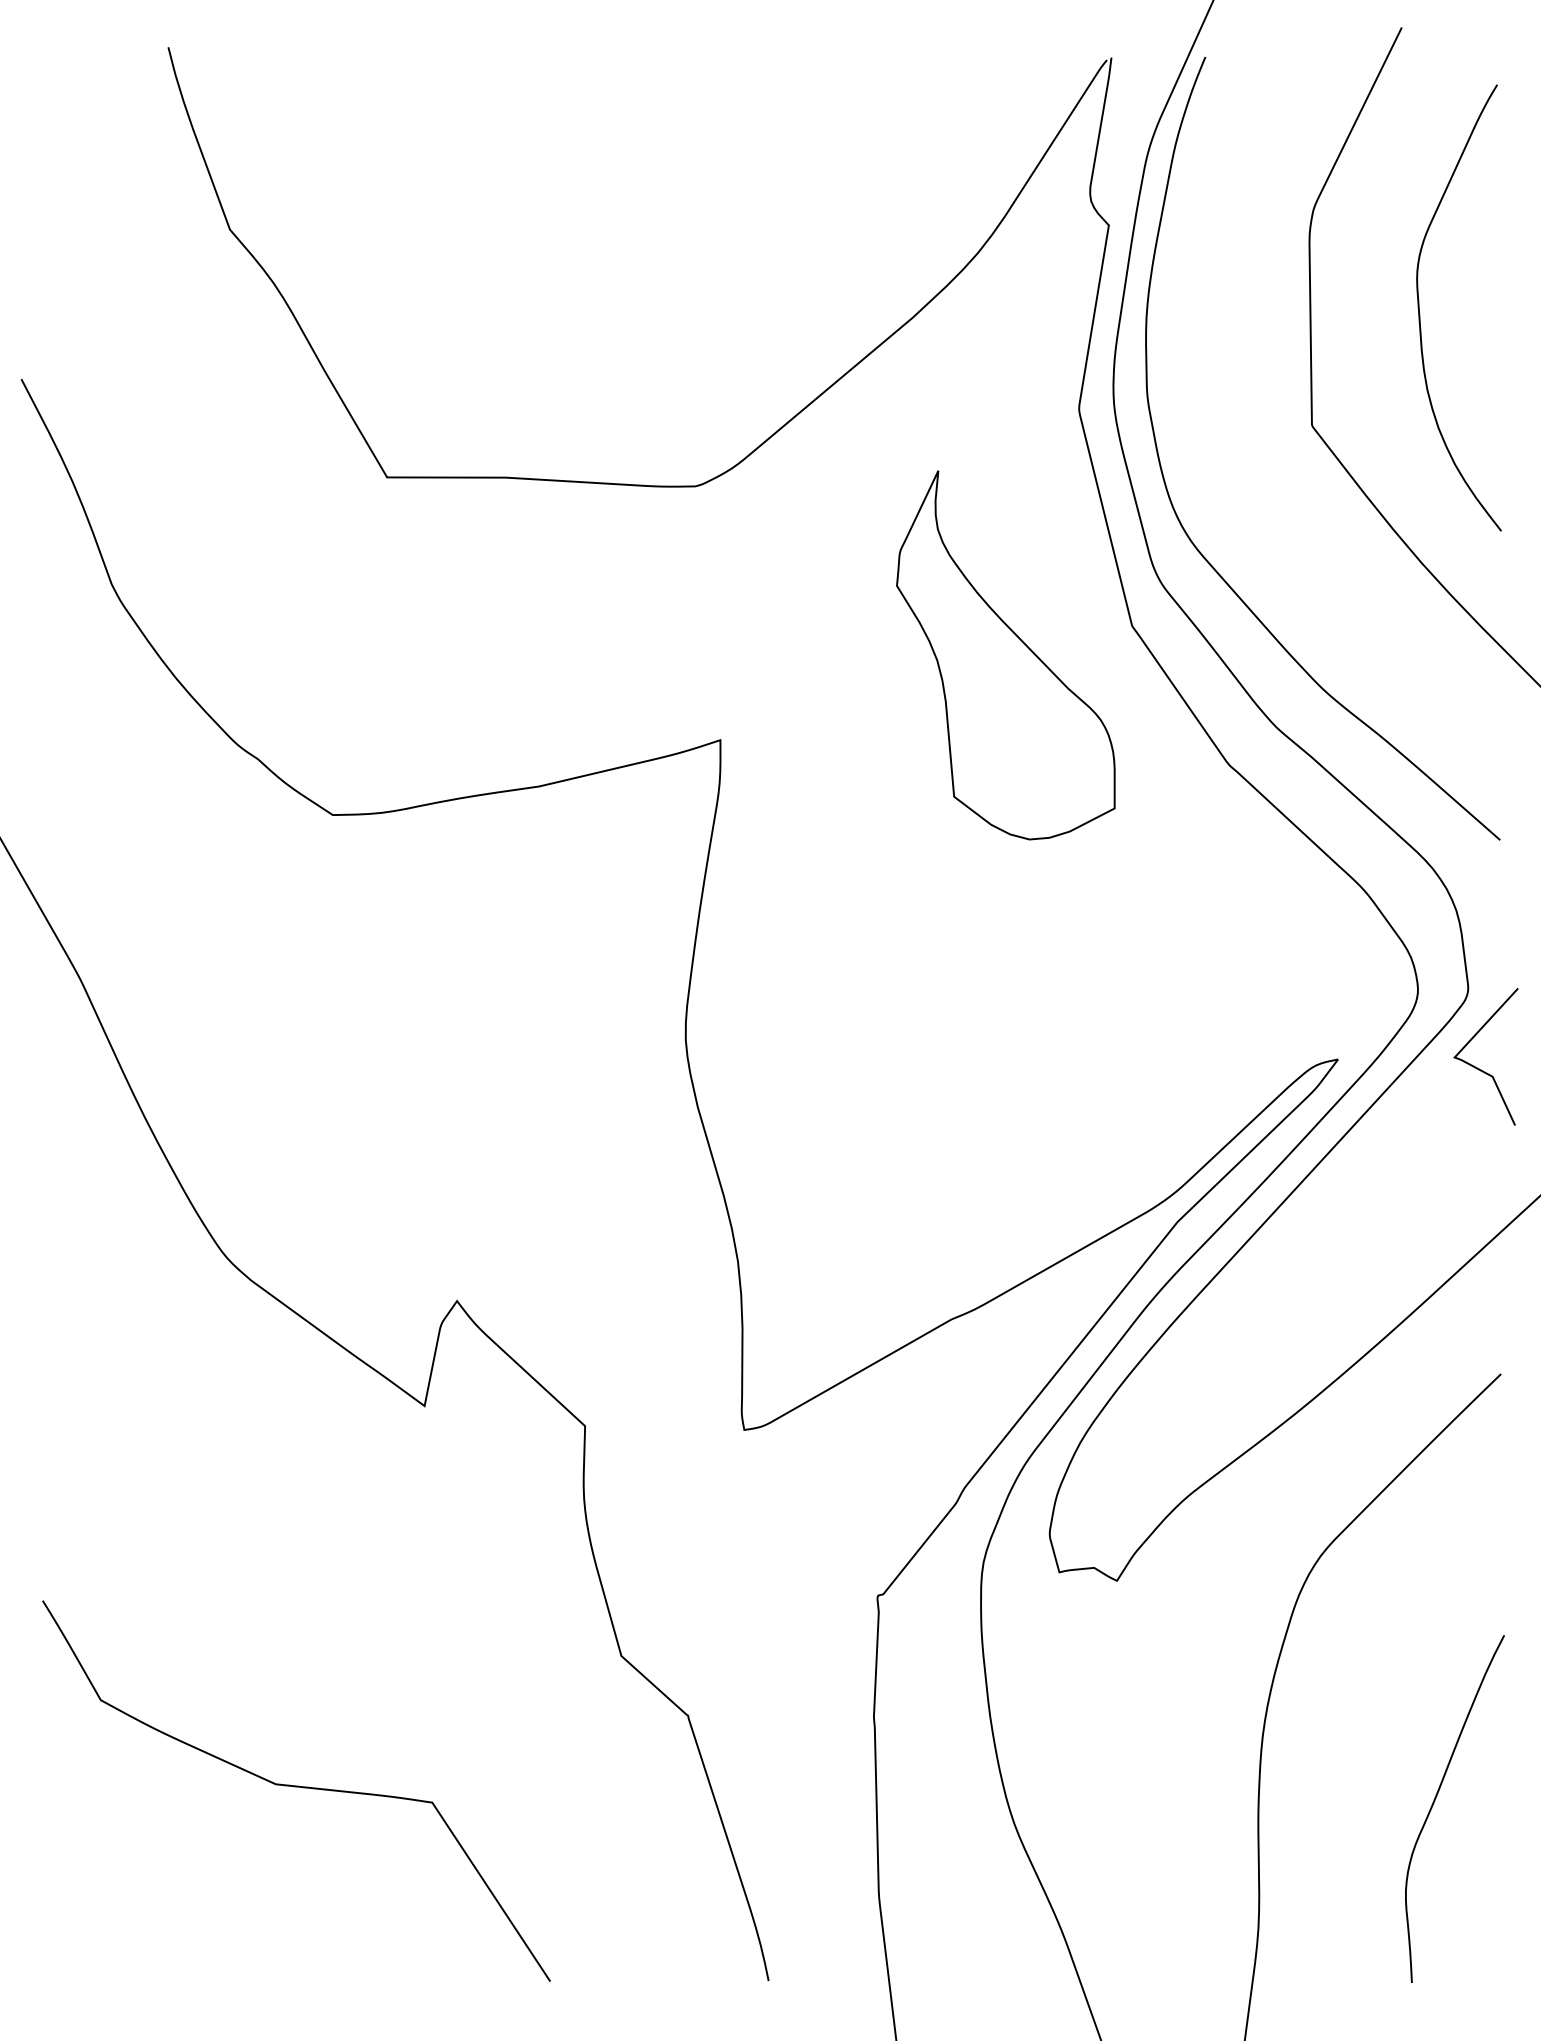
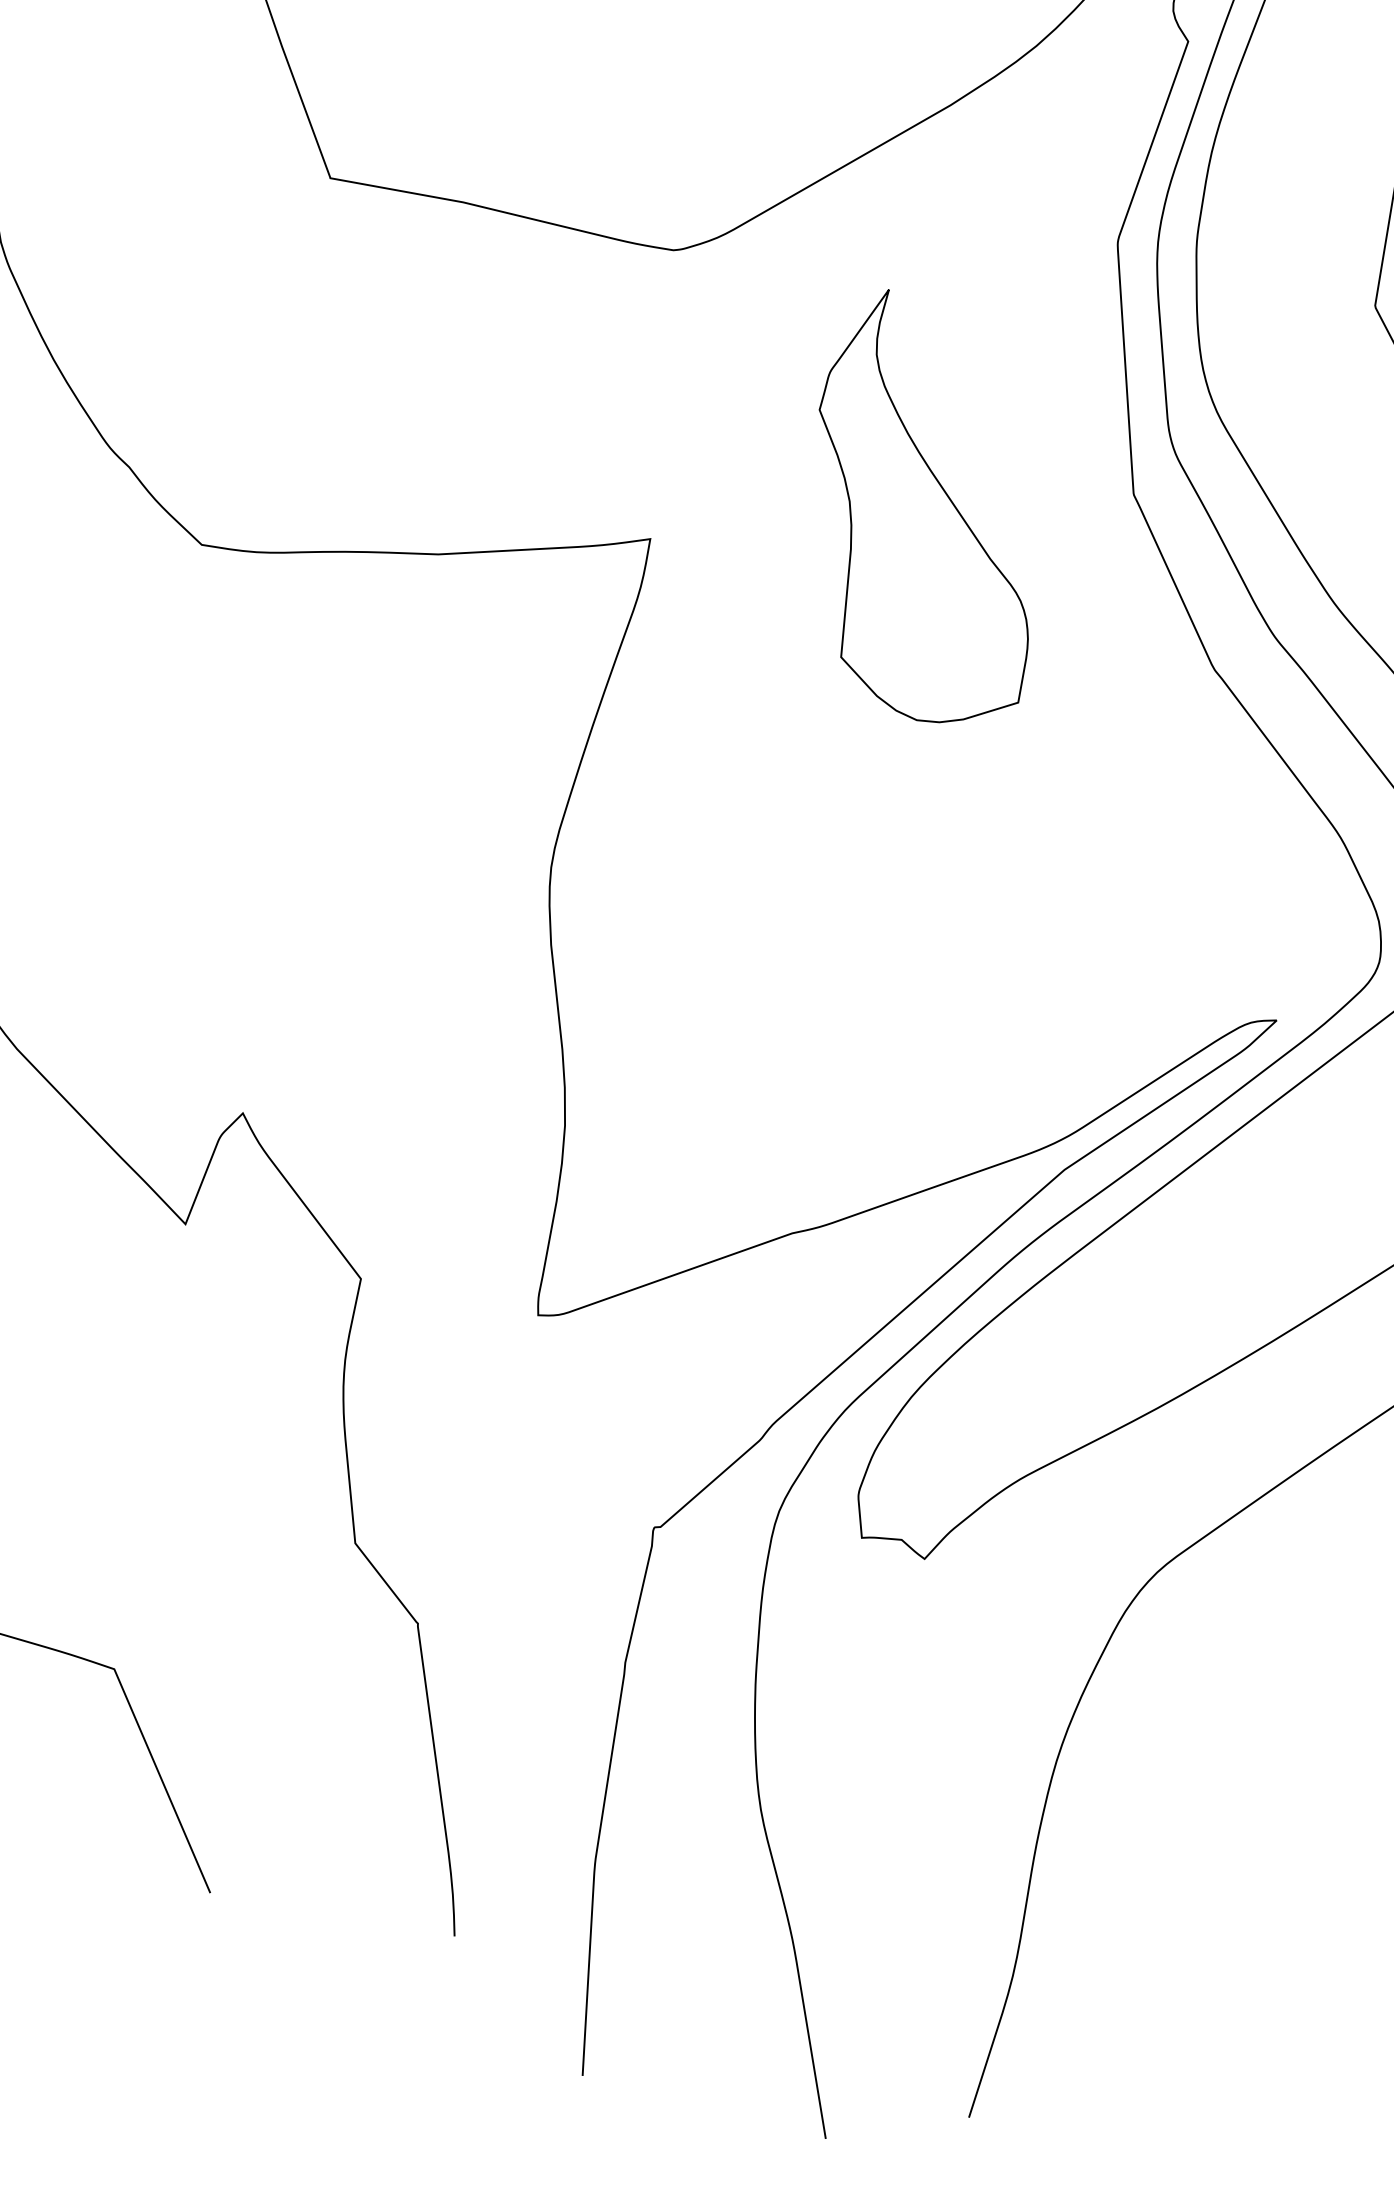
part: (1005, 655) -> (926, 509), moved
curve: (1436, 1798) -> (1238, 1866), removed

